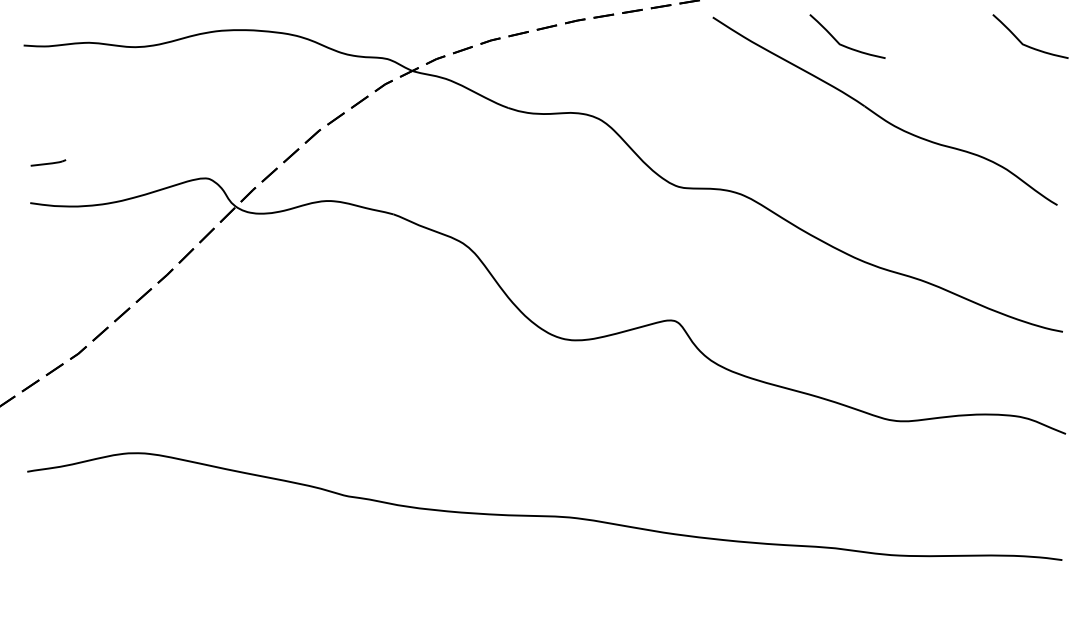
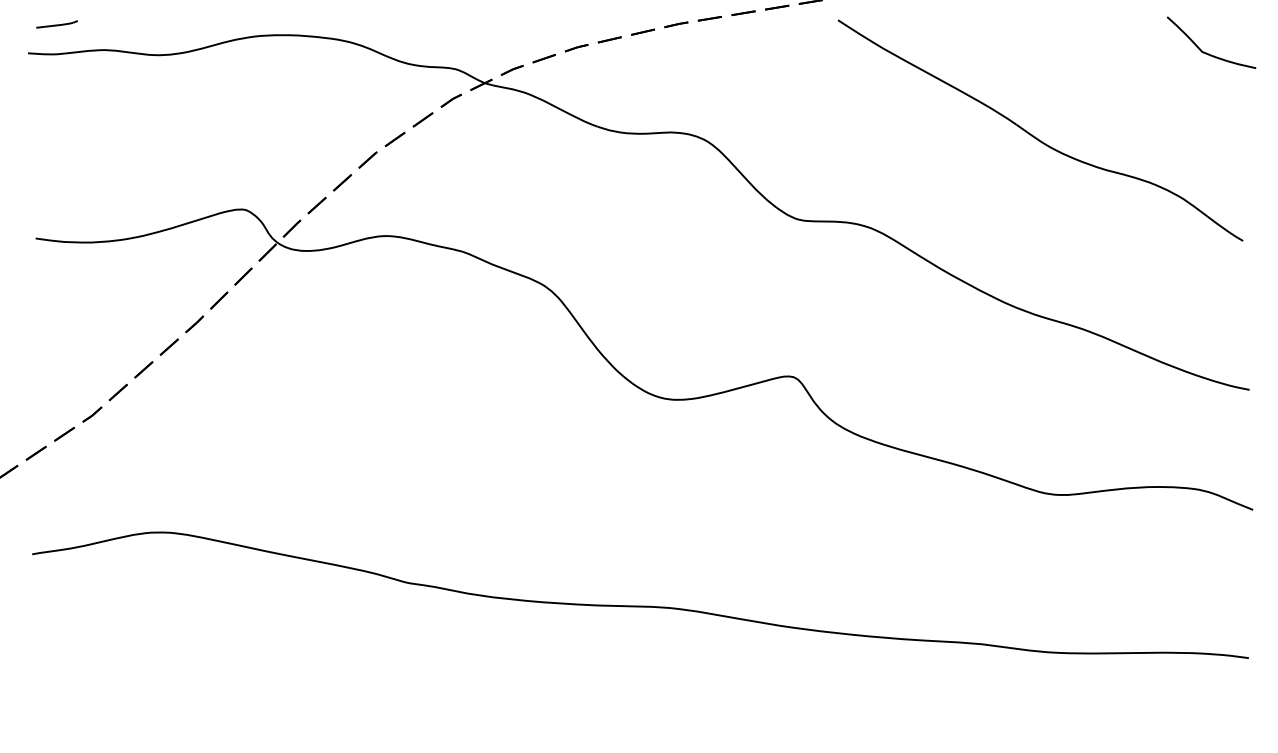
curve: (843, 44) -> (991, 52), removed
line: (48, 162) -> (57, 23), moved

